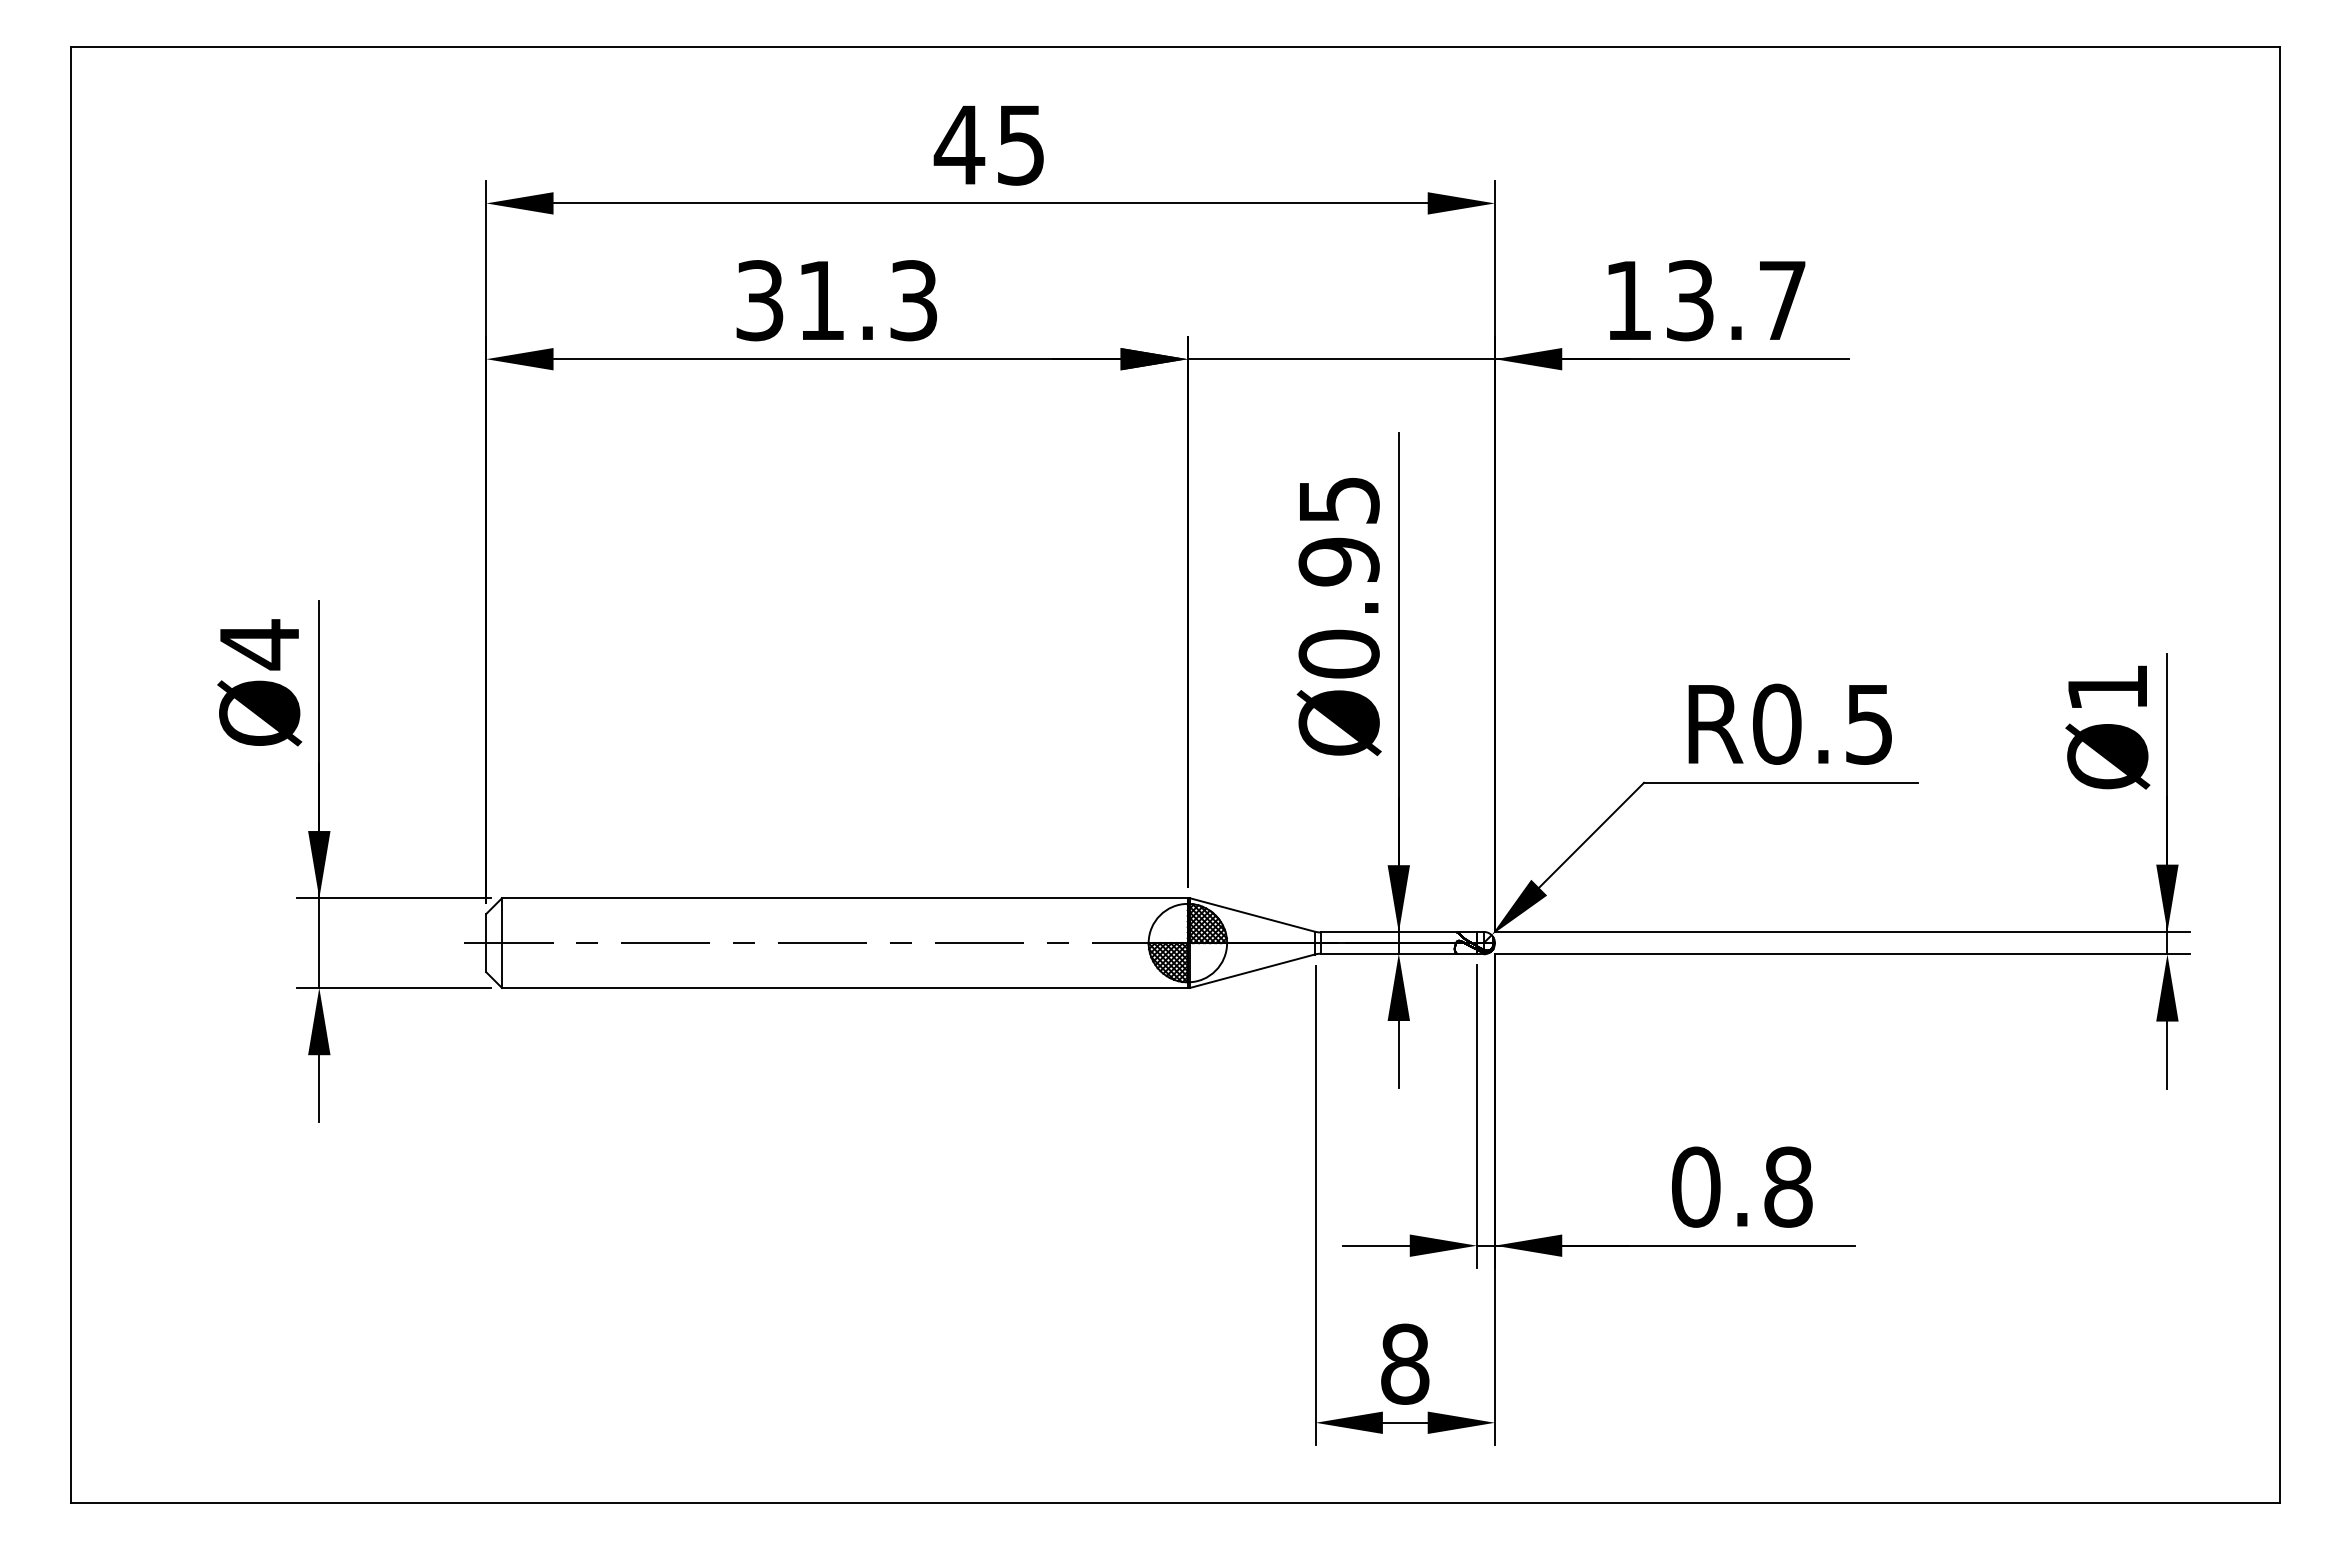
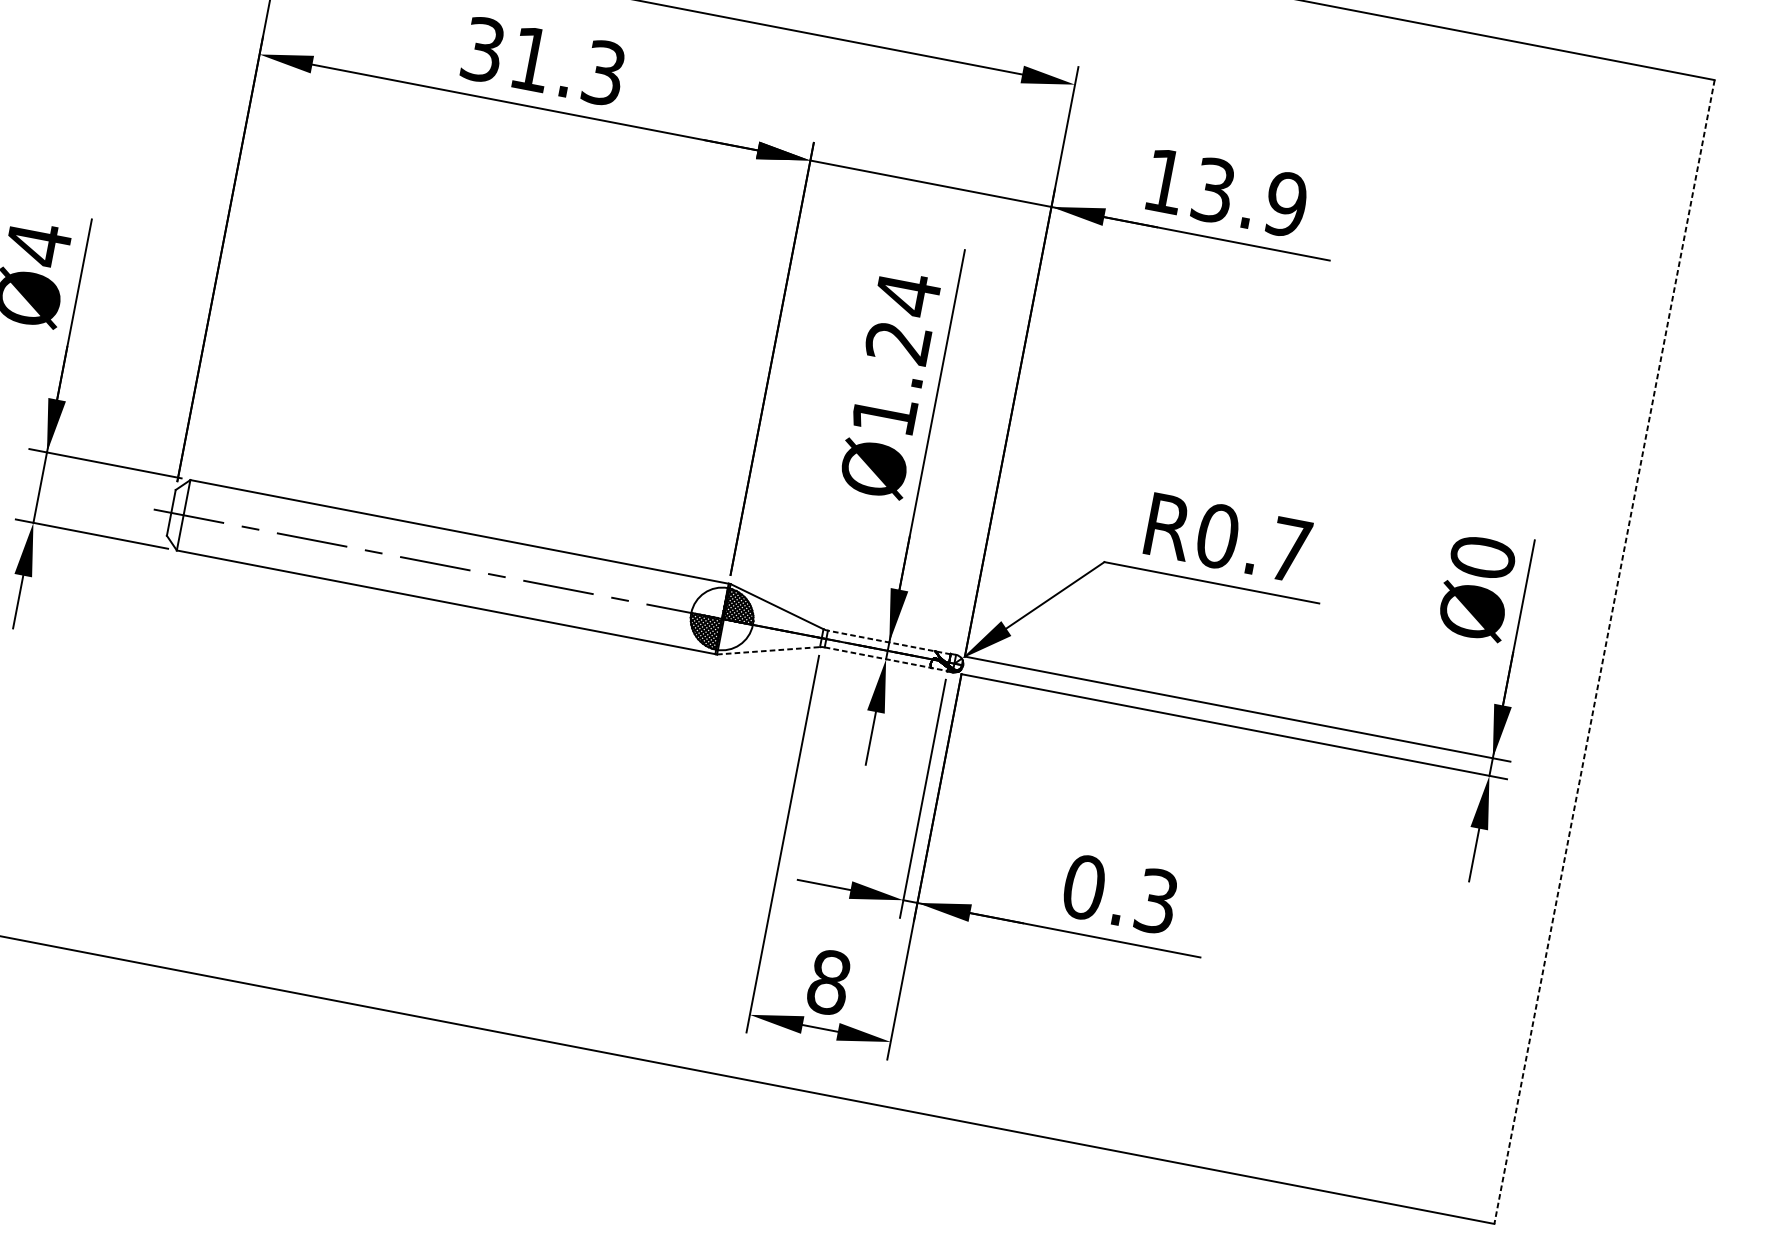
text: (1782, 300) -> (1286, 204), 13.7 -> 13.9
text: (1338, 576) -> (895, 353), Ø0.95 -> Ø1.24
text: (2107, 687) -> (1482, 557), Ø1 -> Ø0
text: (1869, 724) -> (1290, 550), R0.5 -> R0.7
line: (2279, 775) -> (1604, 652), solid -> dashed
line: (1398, 932) -> (889, 642), solid -> dashed
line: (1399, 953) -> (886, 659), solid -> dashed
line: (1252, 971) -> (768, 651), solid -> dashed
text: (1788, 1186) -> (1156, 900), 0.8 -> 0.3

